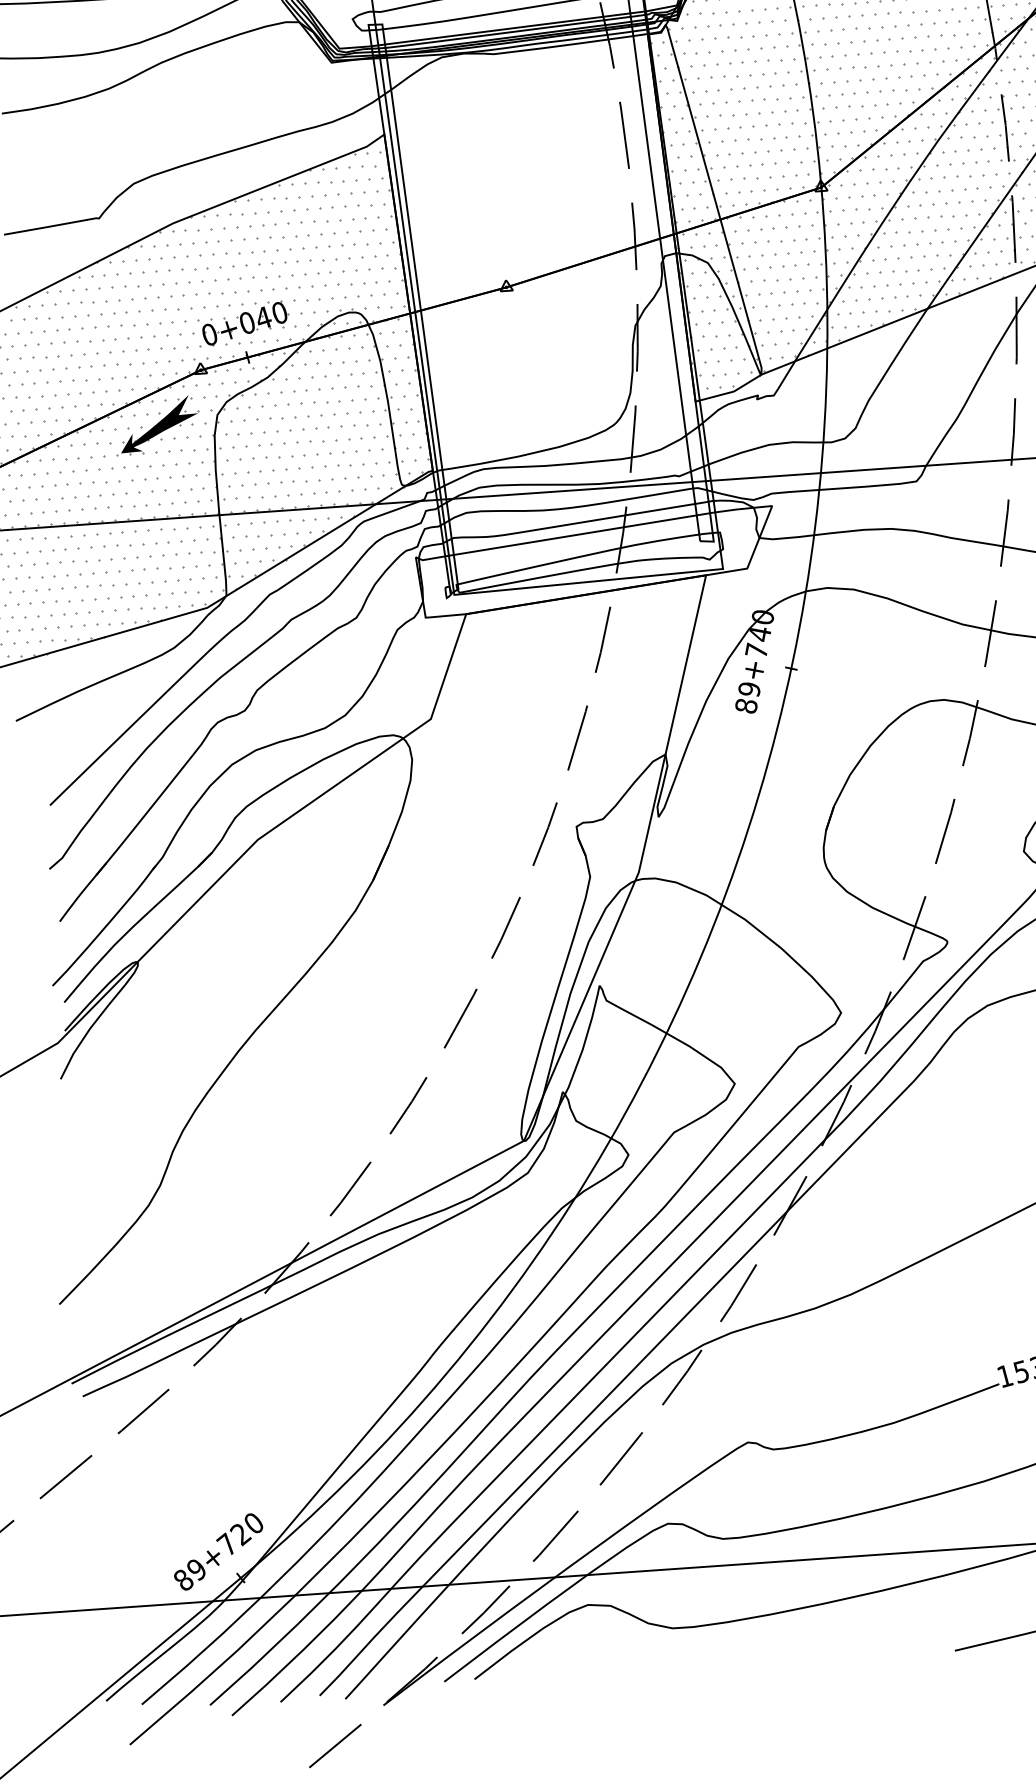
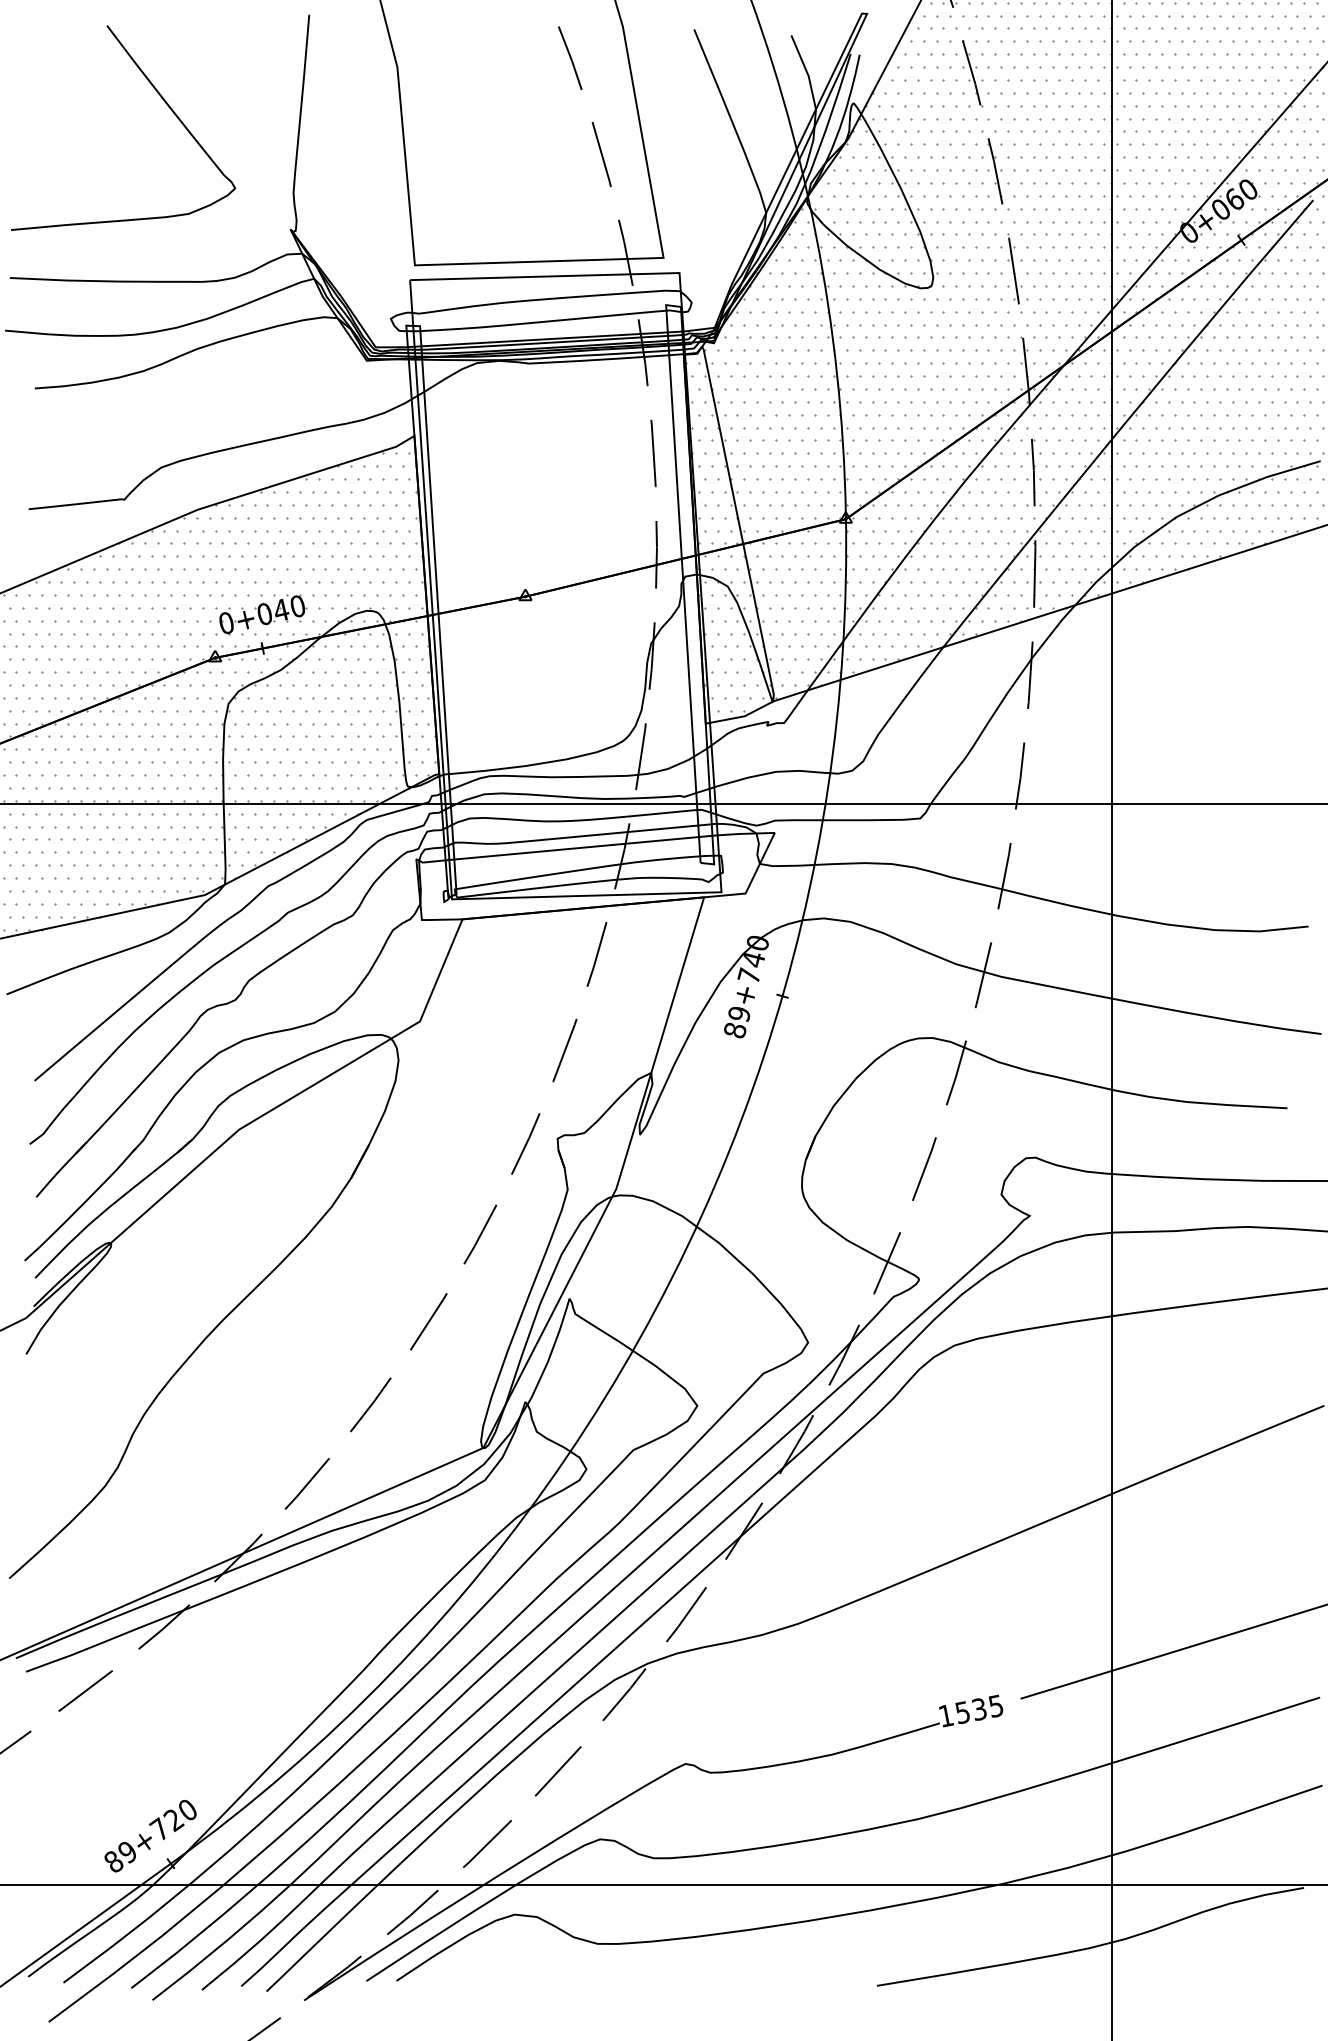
fill: (158, 423) -> (169, 708), removed

